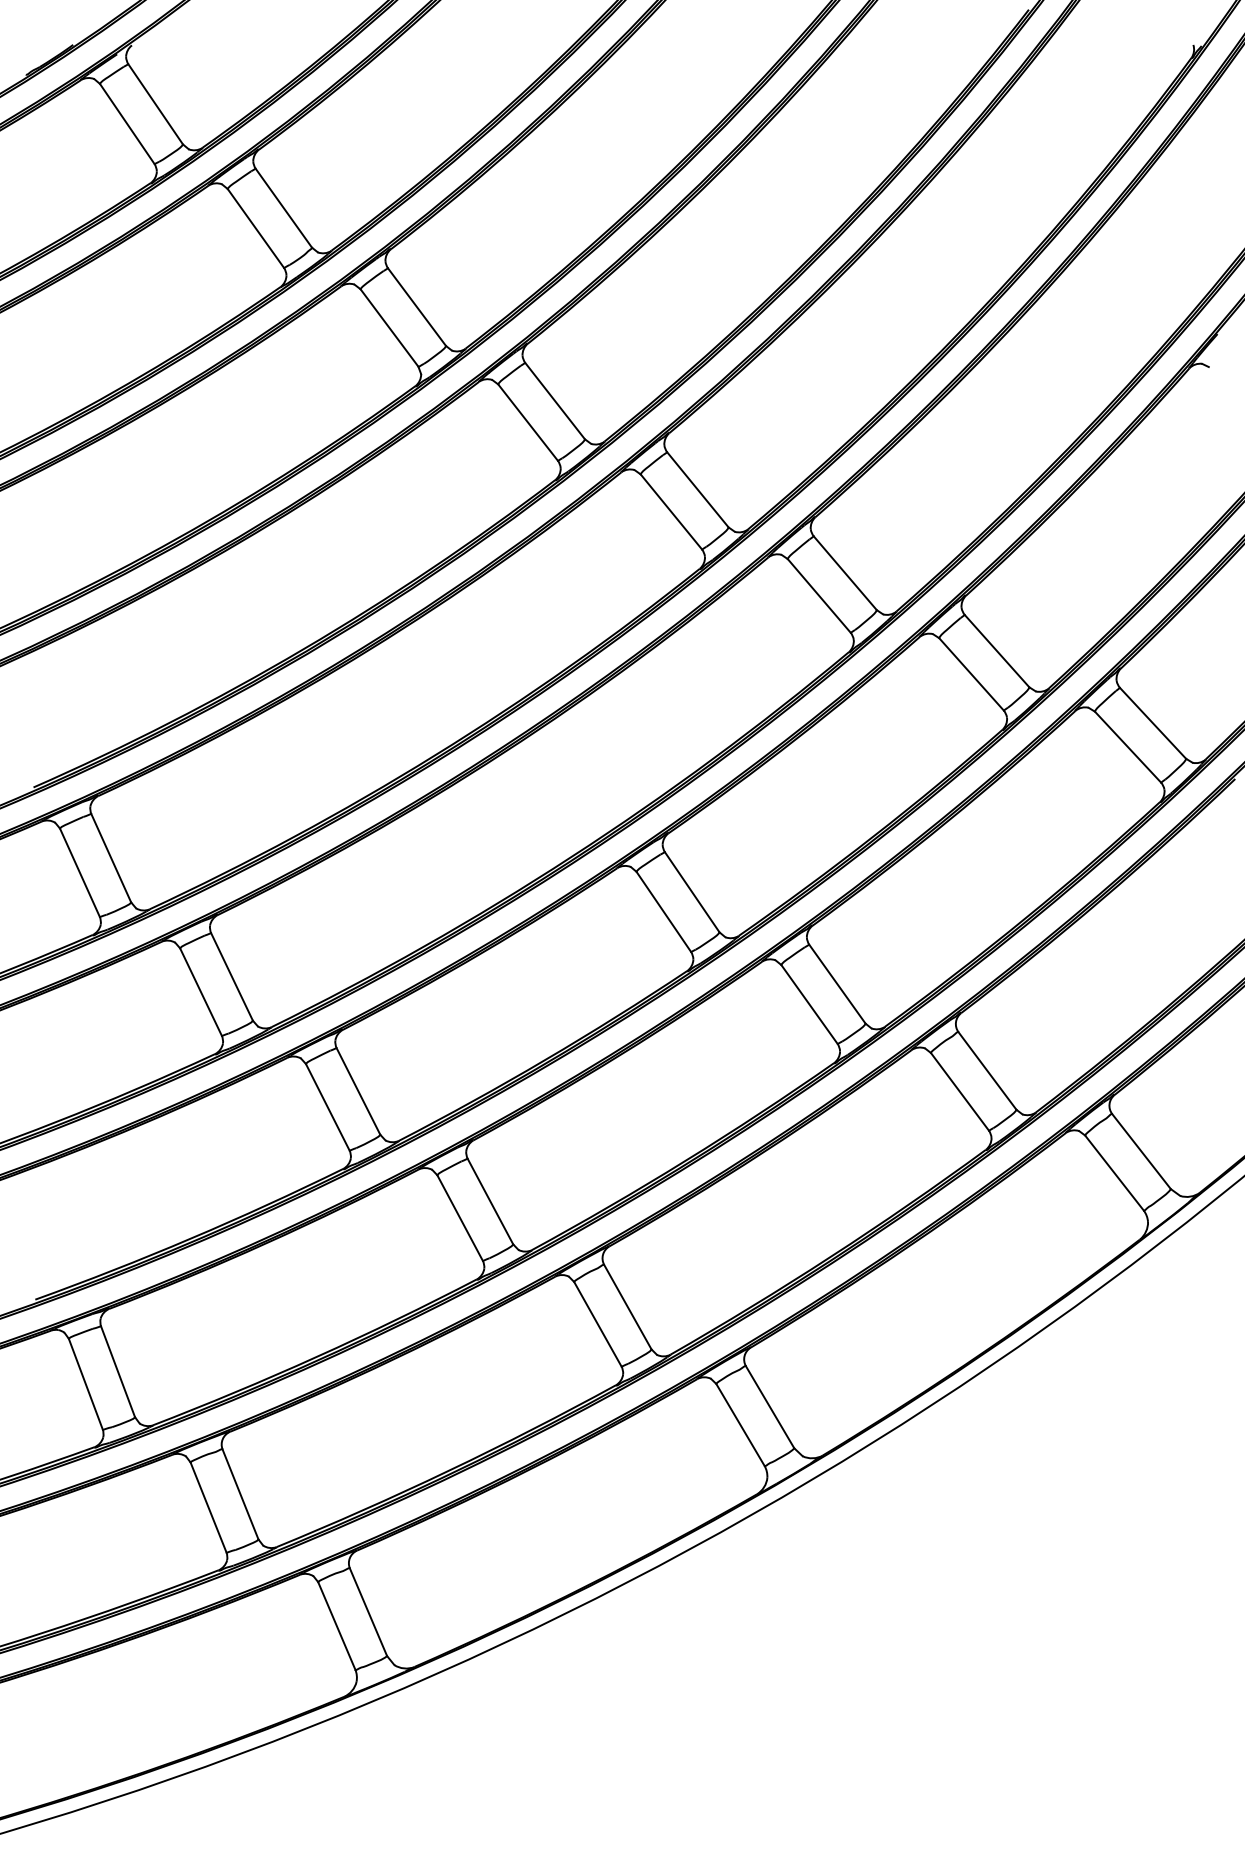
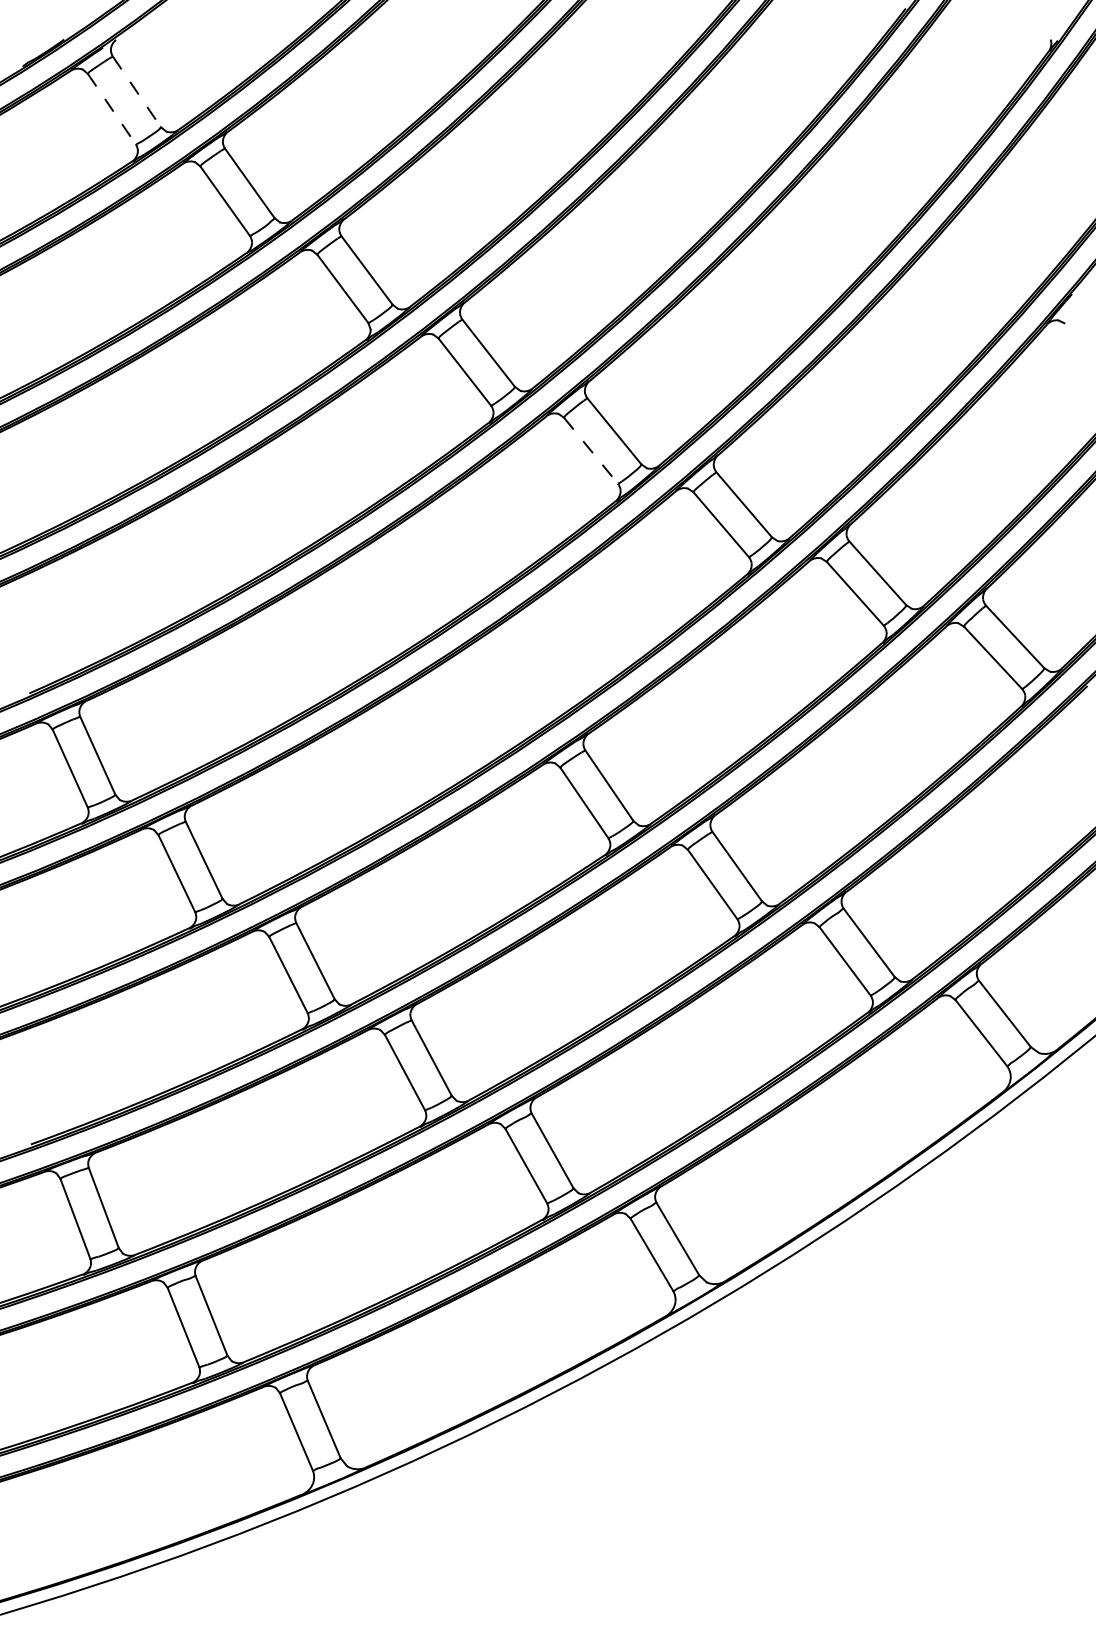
line: (155, 103) -> (136, 91), solid -> dashed
line: (126, 124) -> (111, 109), solid -> dashed
line: (670, 511) -> (590, 450), solid -> dashed

